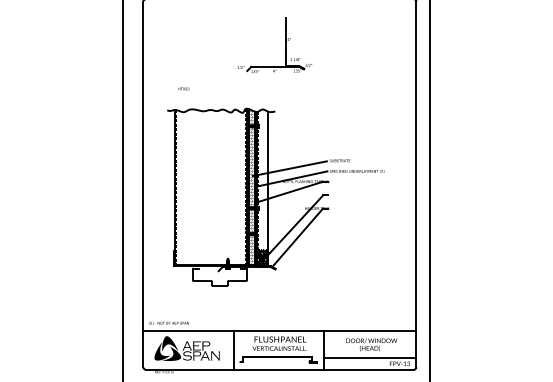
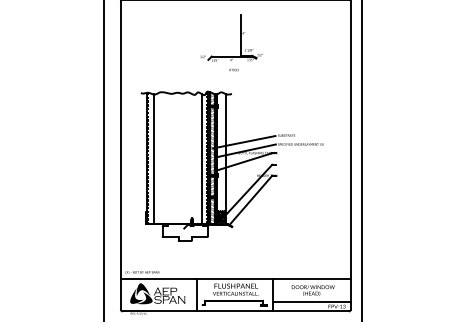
text: (183, 88) -> (233, 69), moved
line: (182, 188) -> (153, 158), added
line: (239, 188) -> (201, 158), added

